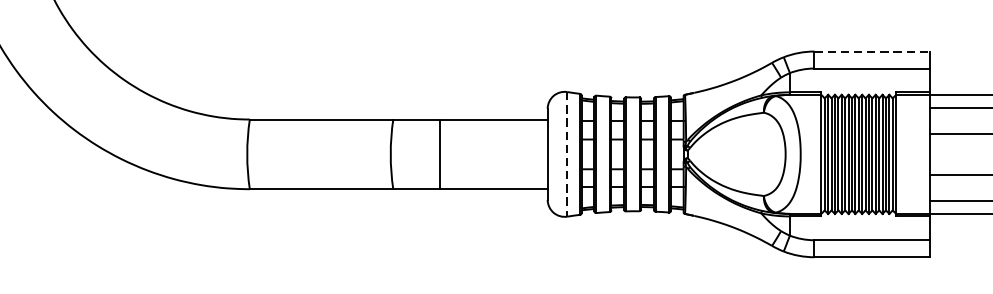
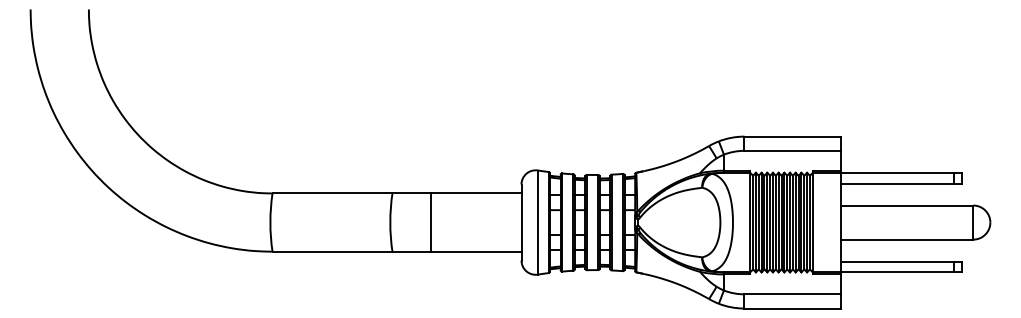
line: (873, 51) -> (793, 136), dashed -> solid
line: (566, 155) -> (537, 223), dashed -> solid

